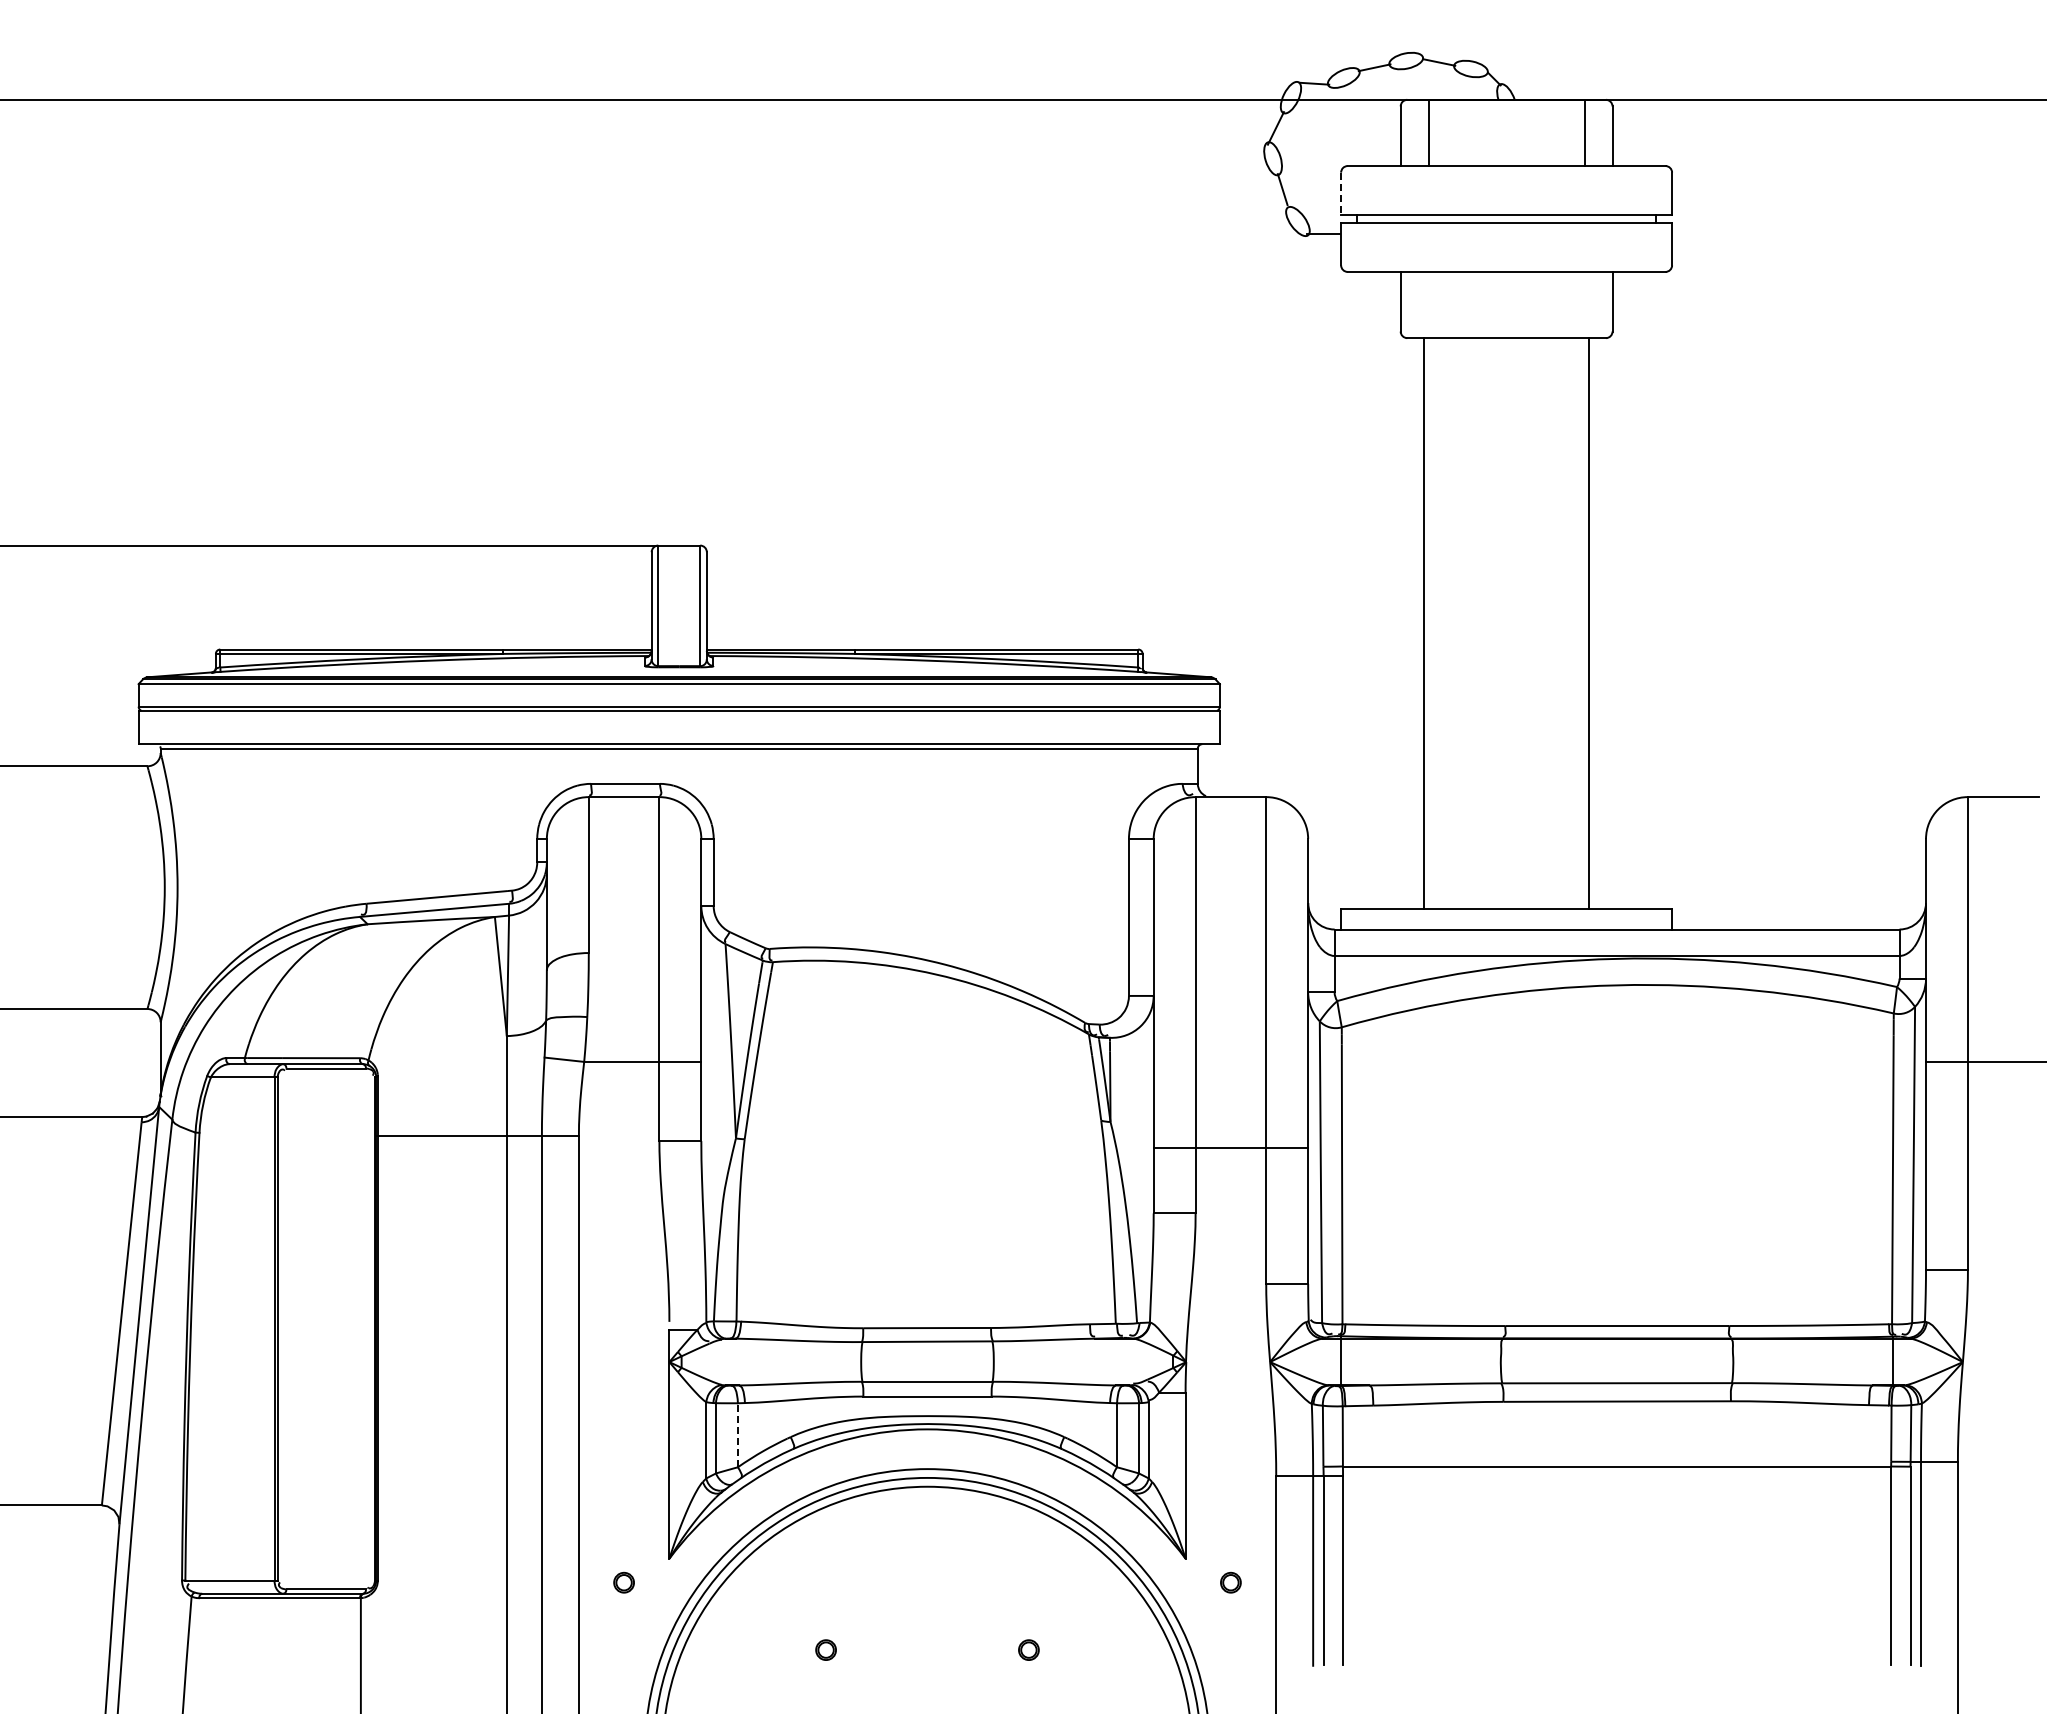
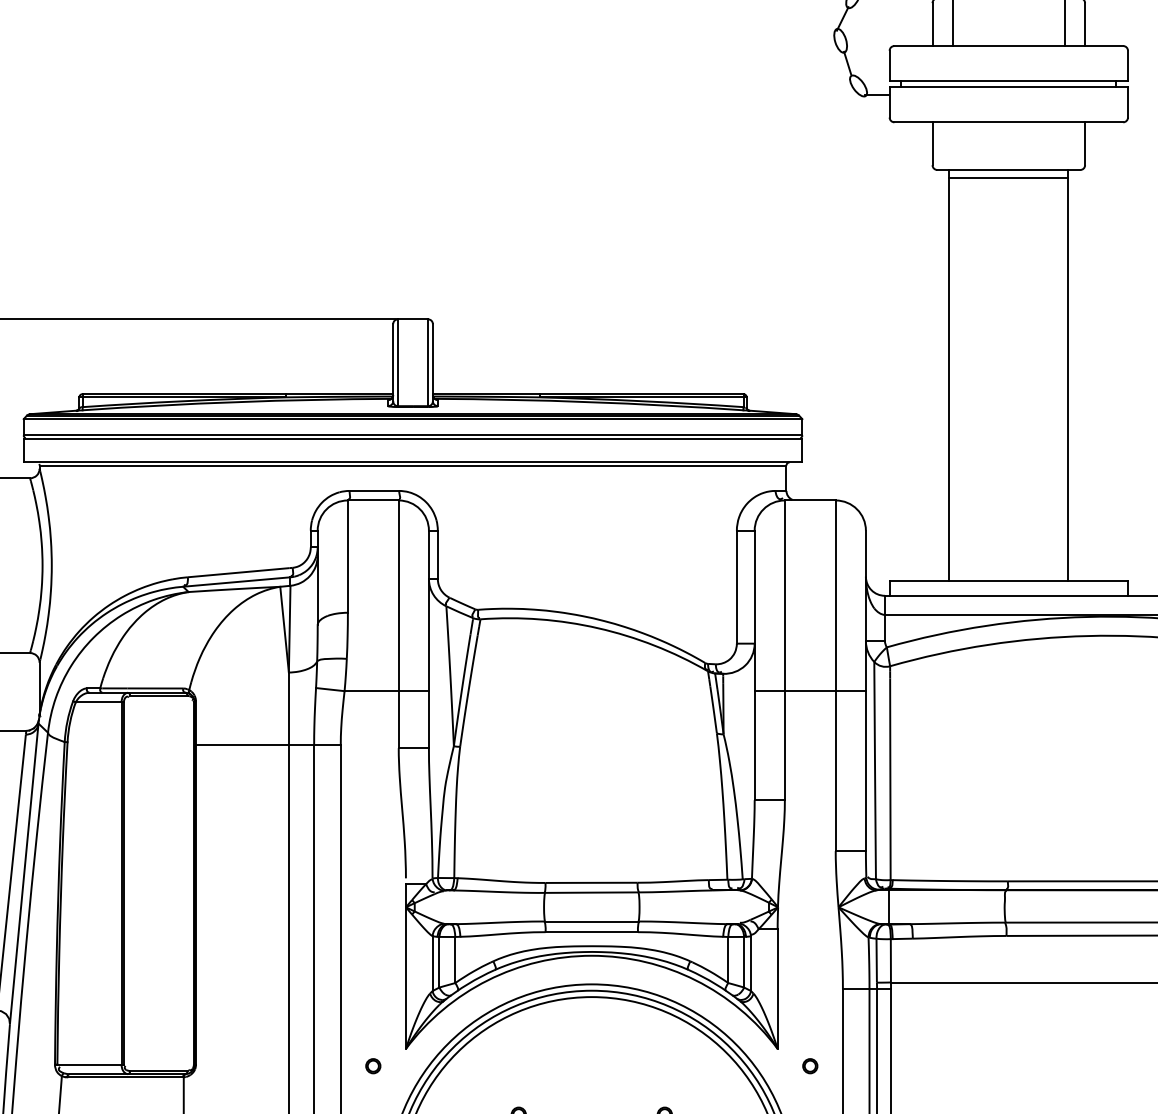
line: (1341, 194) -> (889, 66), dashed -> solid
line: (1506, 349) -> (1008, 178), added
line: (1230, 1147) -> (809, 690), moved
line: (737, 1434) -> (454, 959), dashed -> solid

